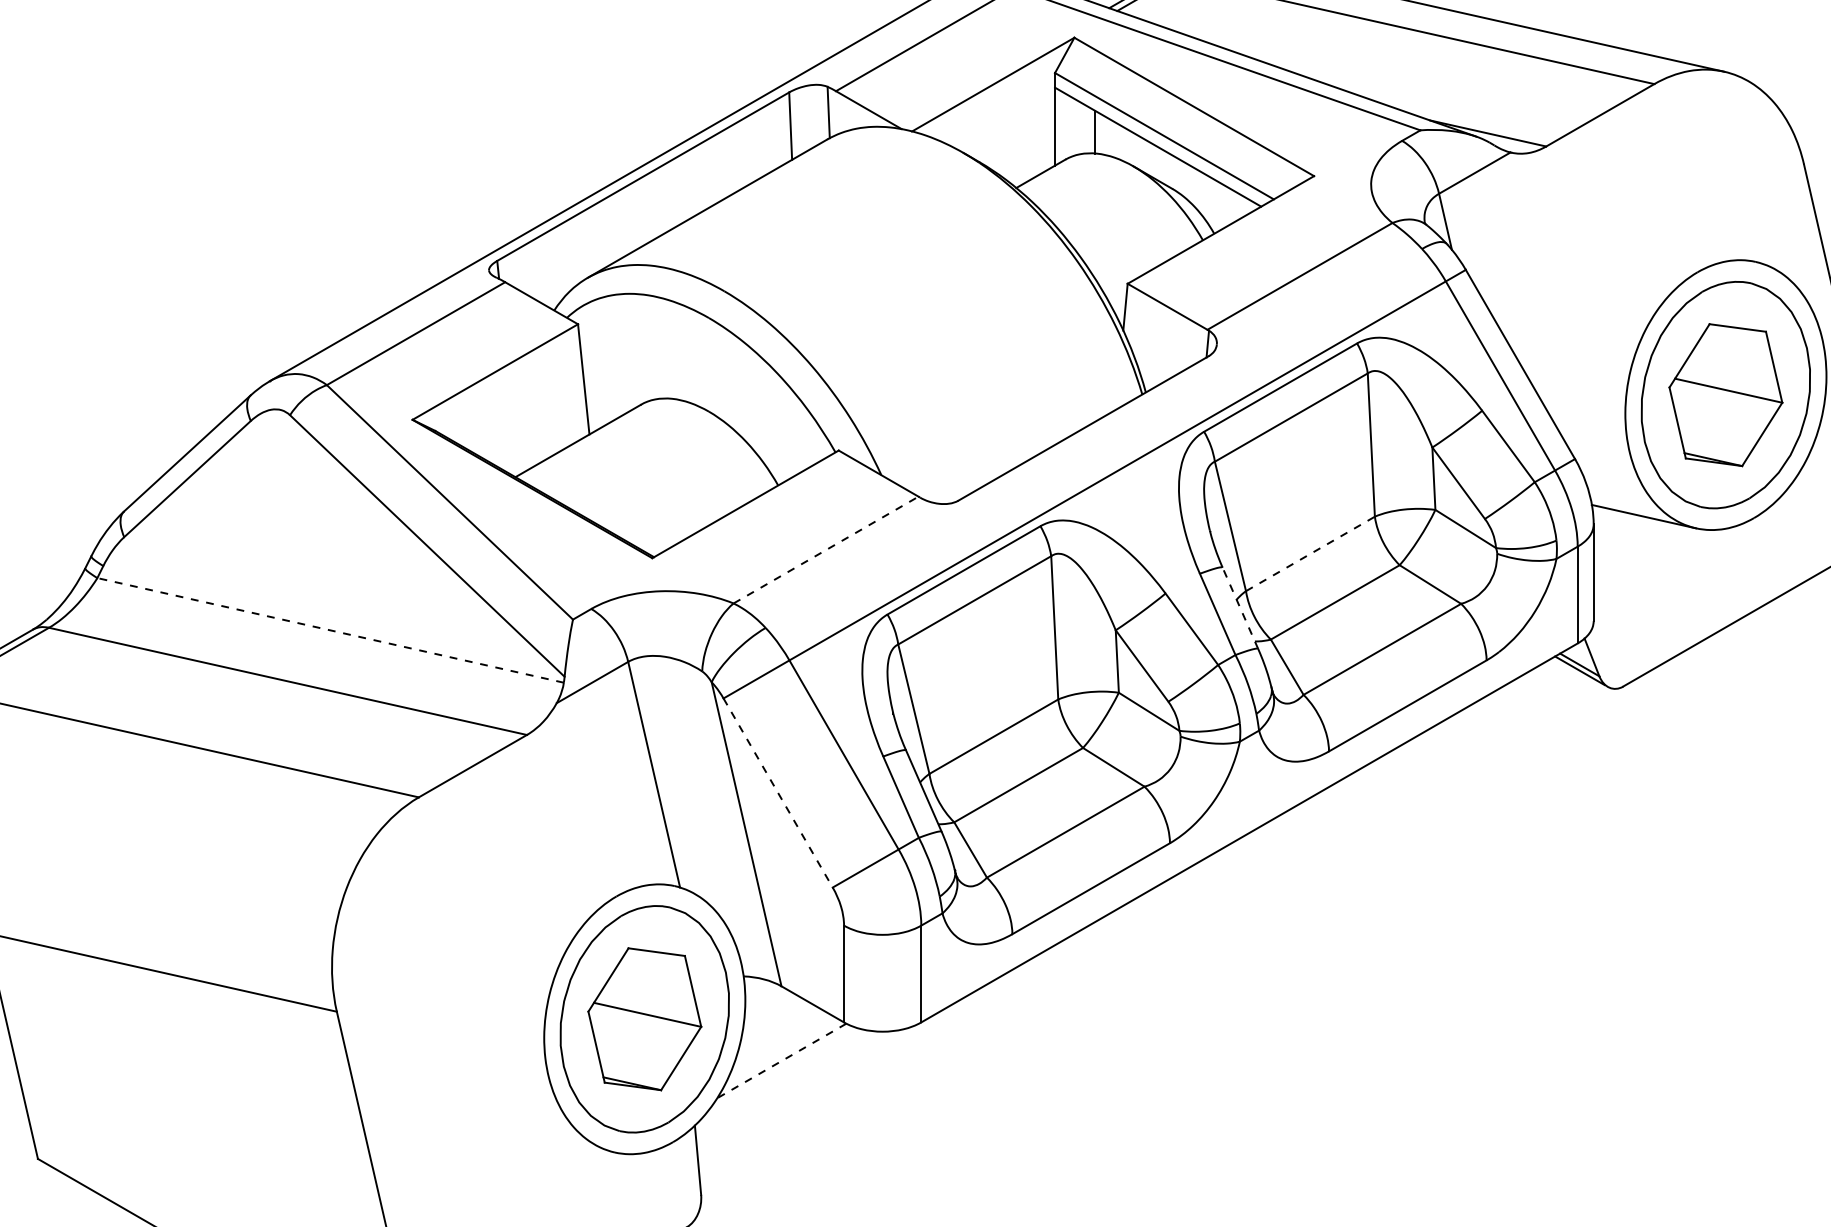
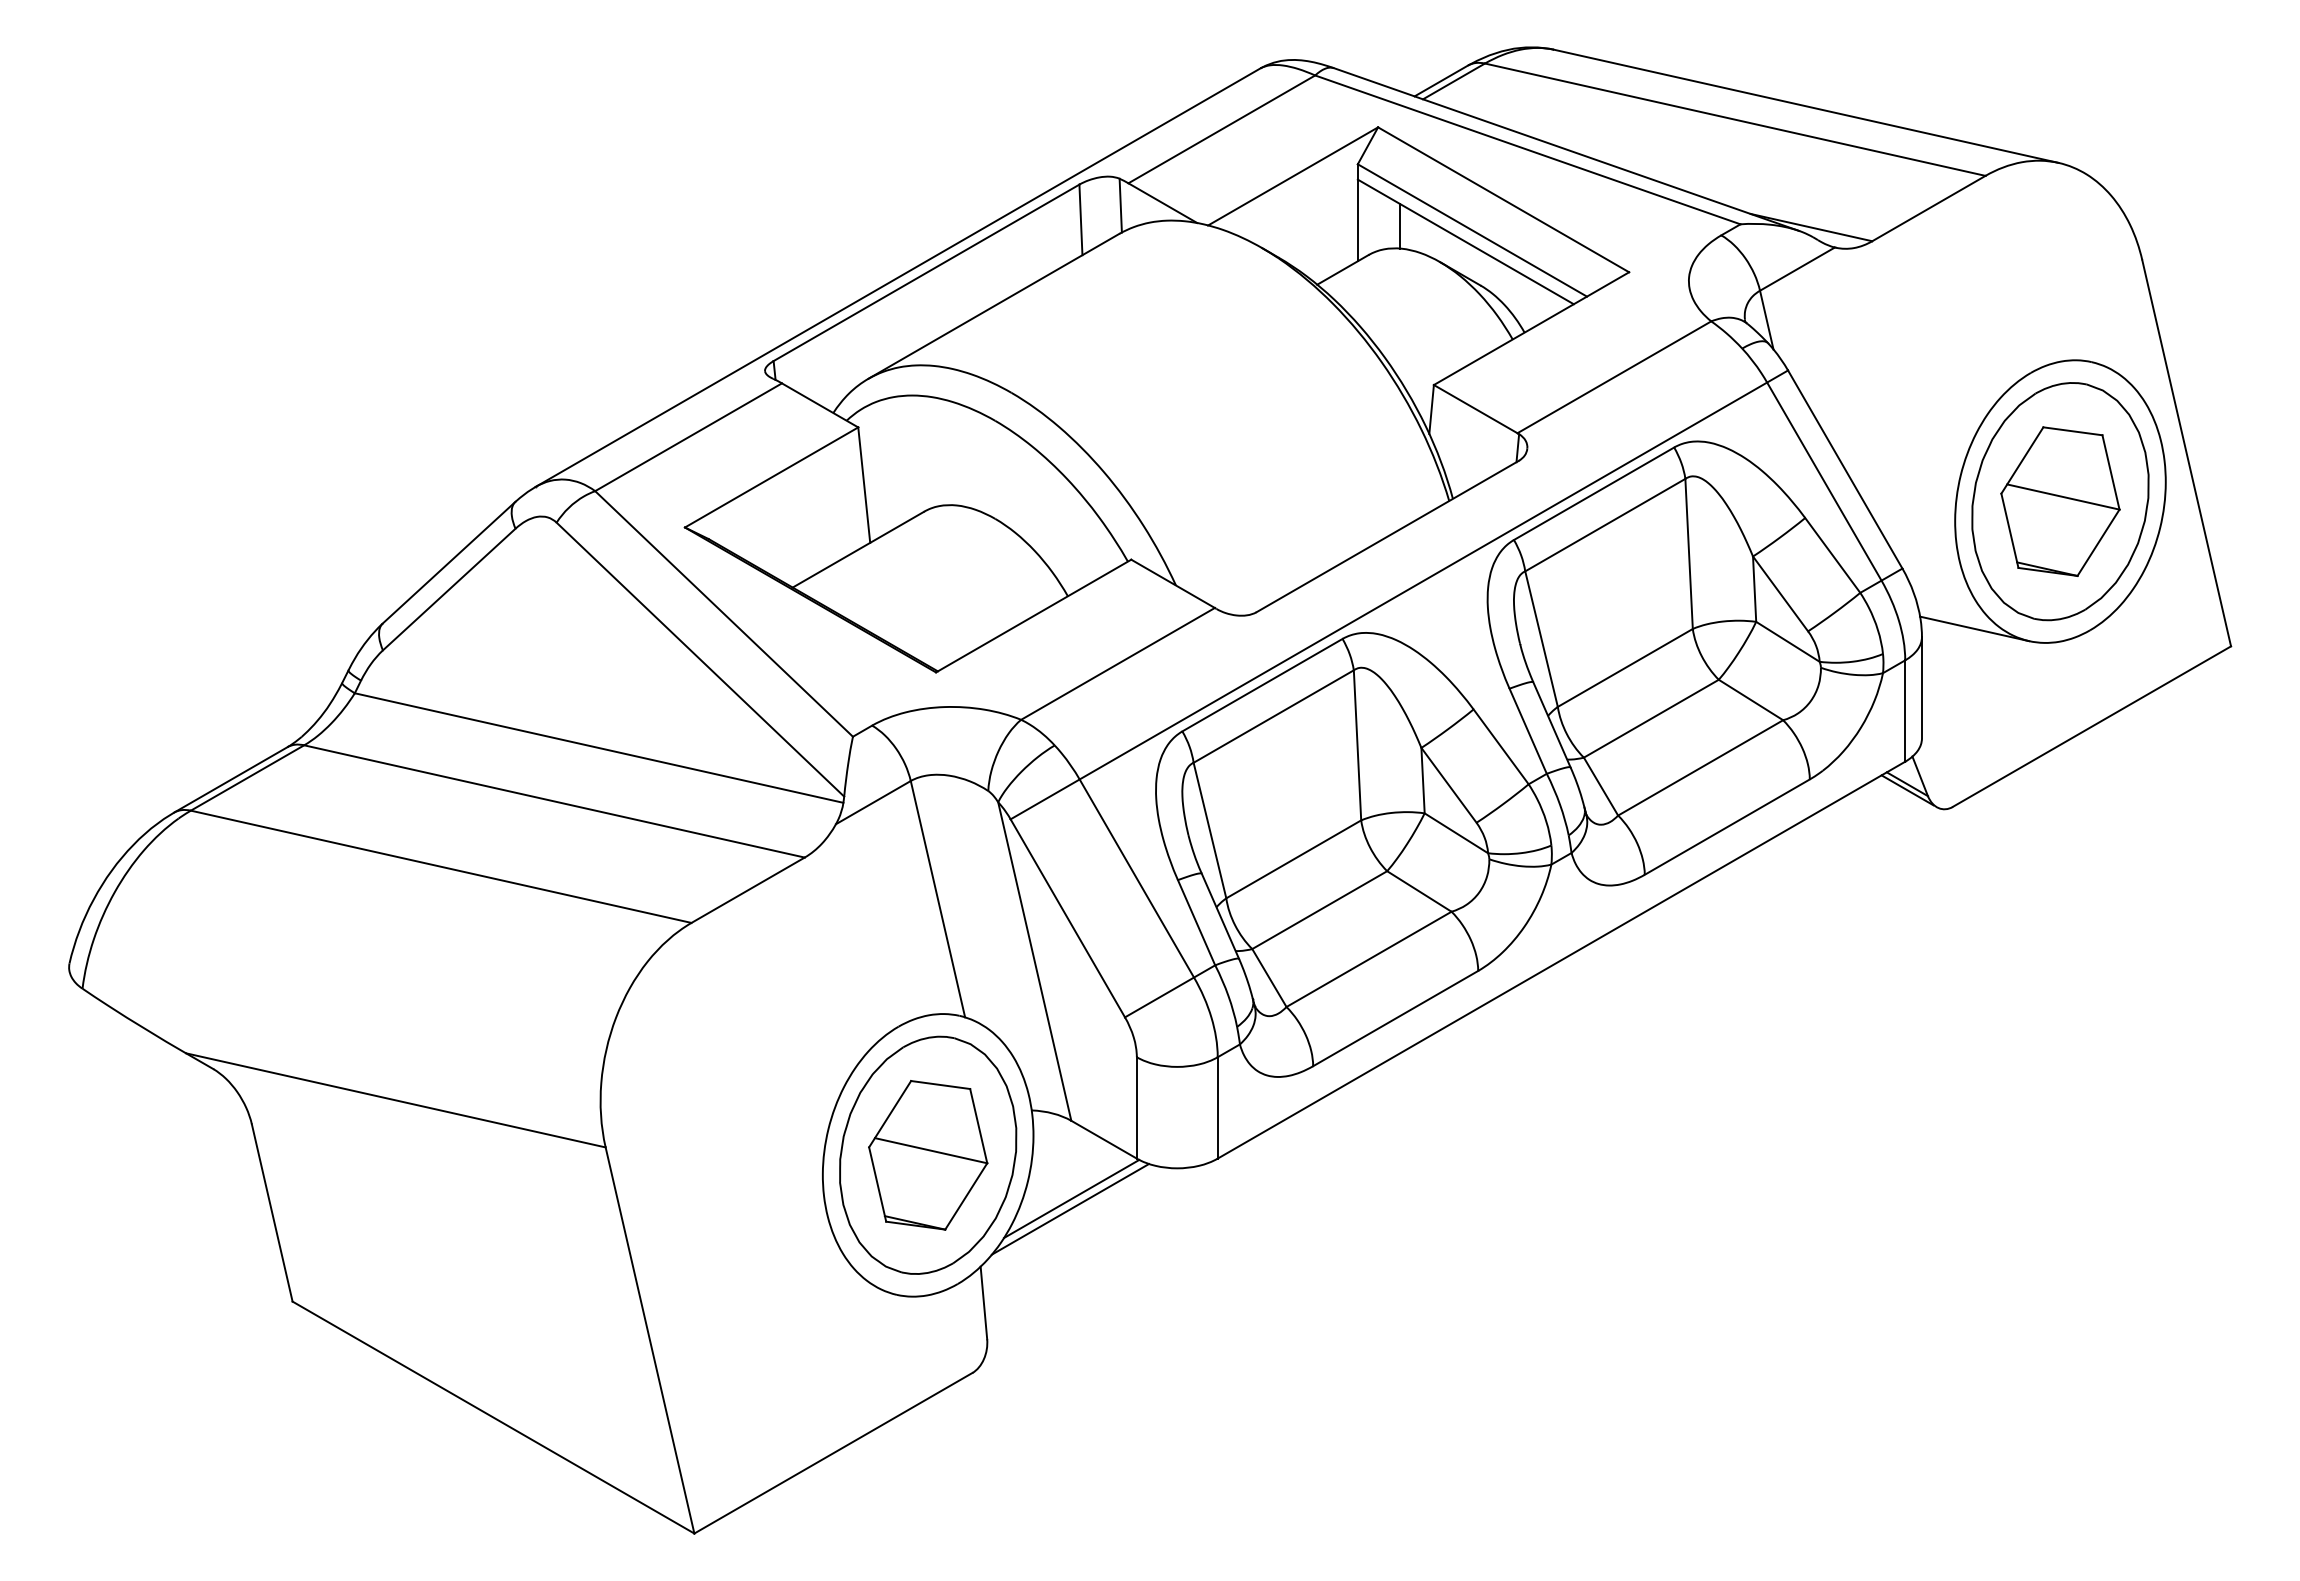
line: (826, 549) -> (1118, 663), dashed -> solid
line: (1310, 553) -> (1625, 667), dashed -> solid
line: (1239, 607) -> (1551, 724), dashed -> solid
line: (330, 629) -> (598, 747), dashed -> solid
line: (778, 793) -> (1068, 918), dashed -> solid
line: (781, 1061) -> (1071, 1199), dashed -> solid
line: (780, 1071) -> (1070, 1209), added

